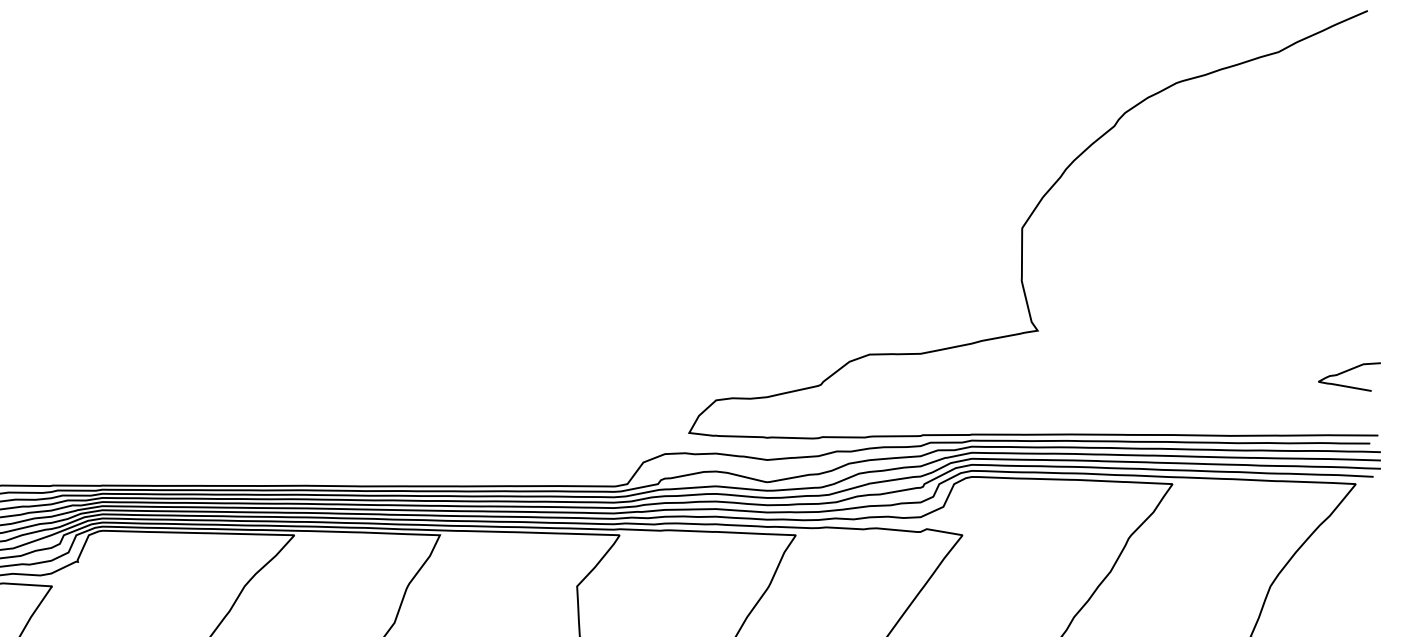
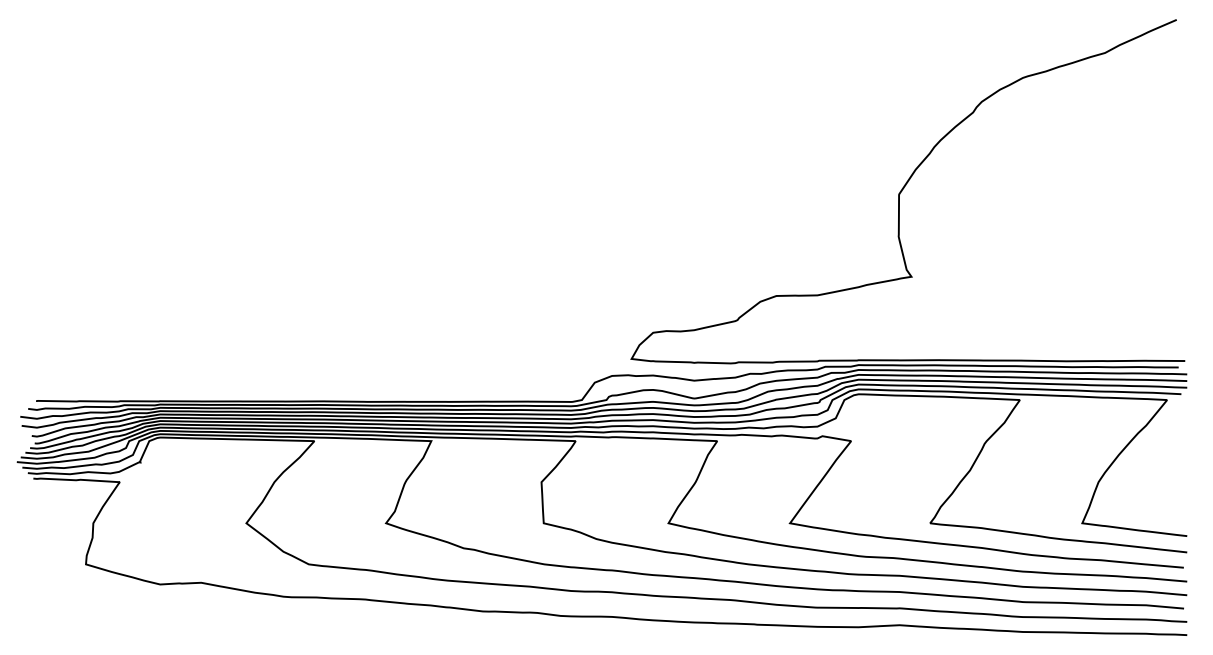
curve: (1346, 372) -> (1159, 310), removed

